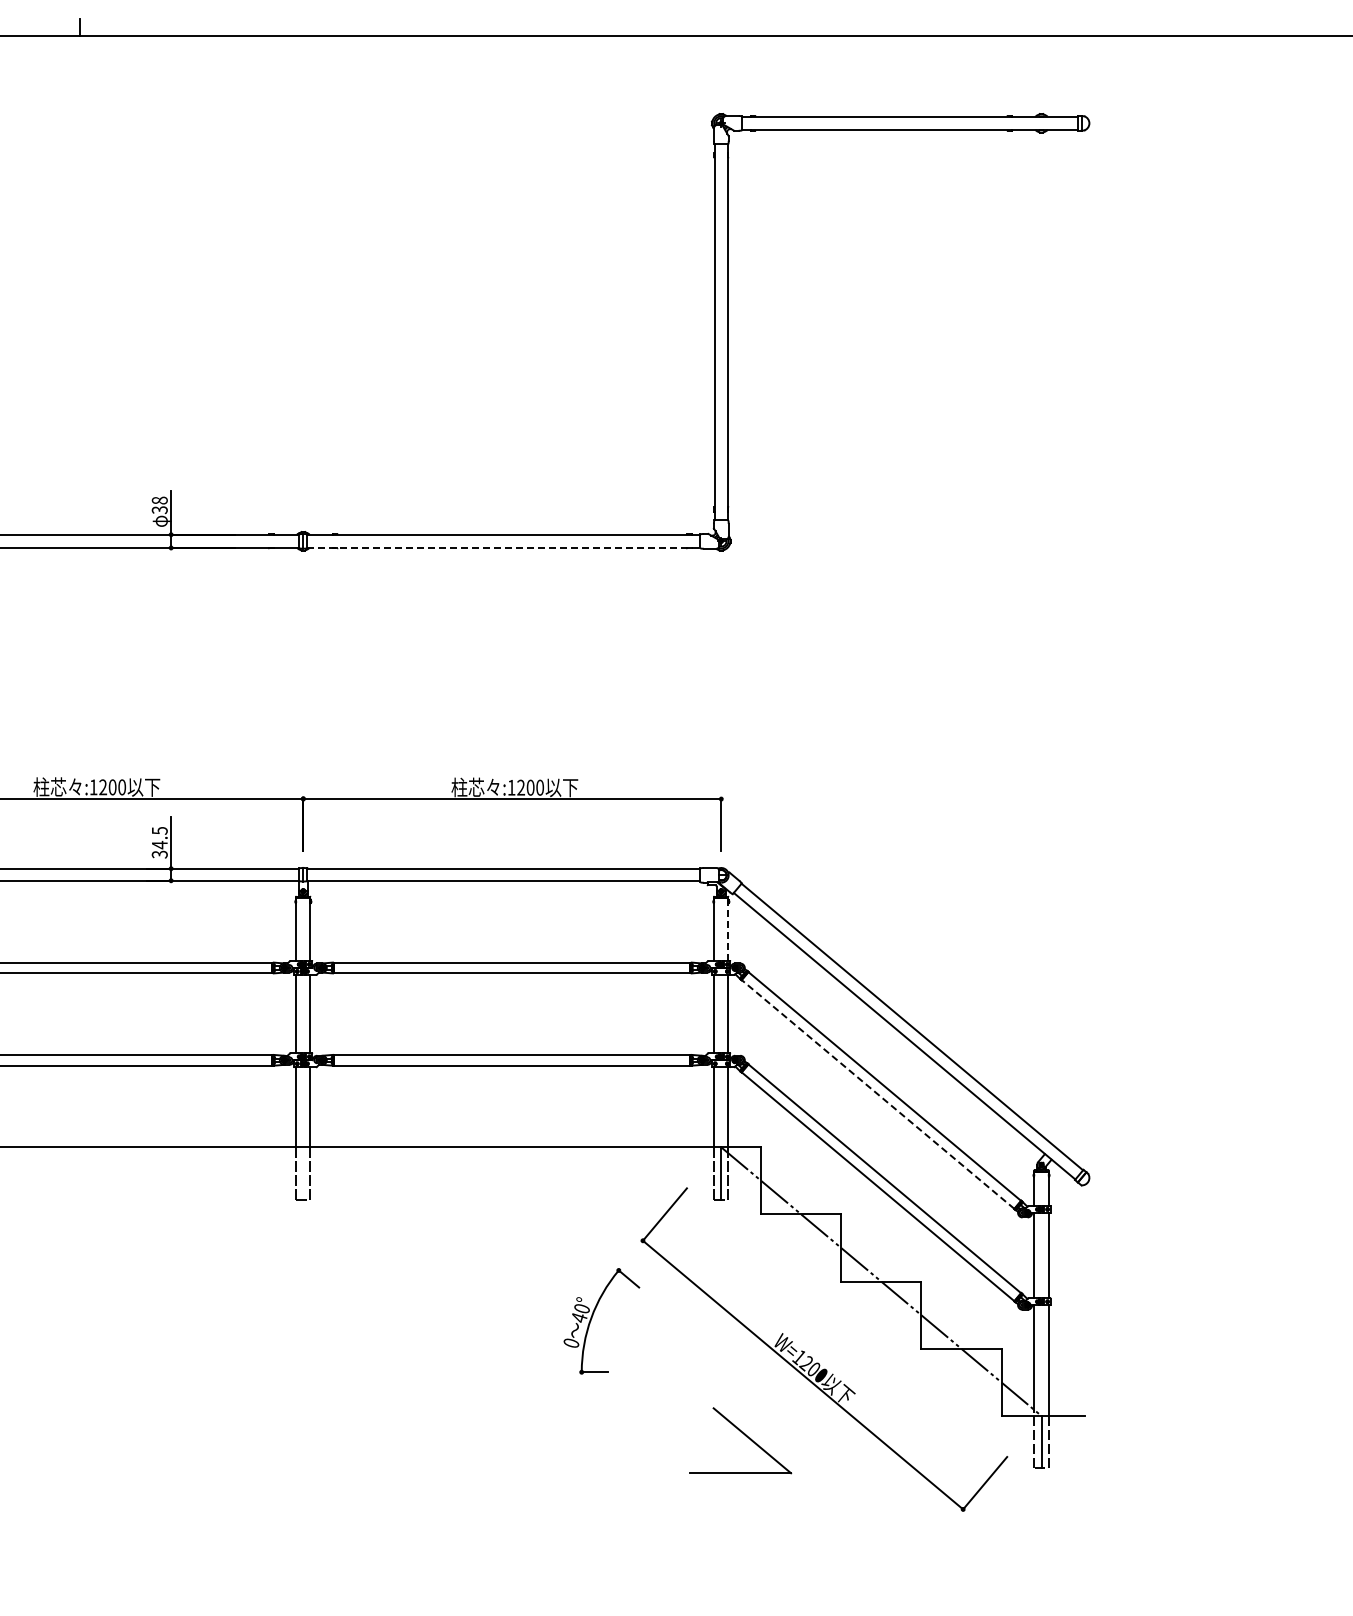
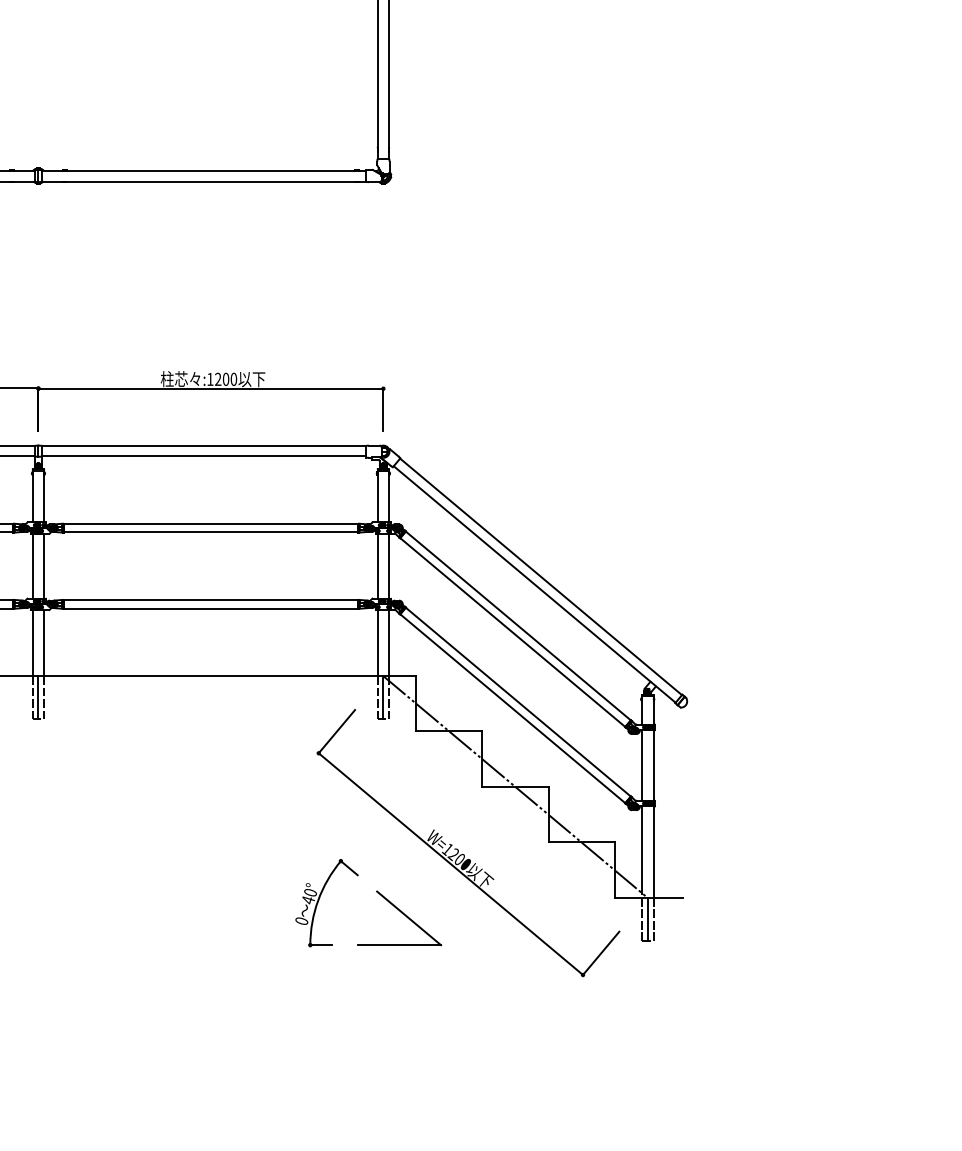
line: (503, 547) -> (203, 181), dashed -> solid
line: (728, 929) -> (389, 496), dashed -> solid
line: (878, 1094) -> (513, 632), dashed -> solid
line: (303, 1173) -> (38, 697), added
part: (592, 1318) -> (319, 900), moved

